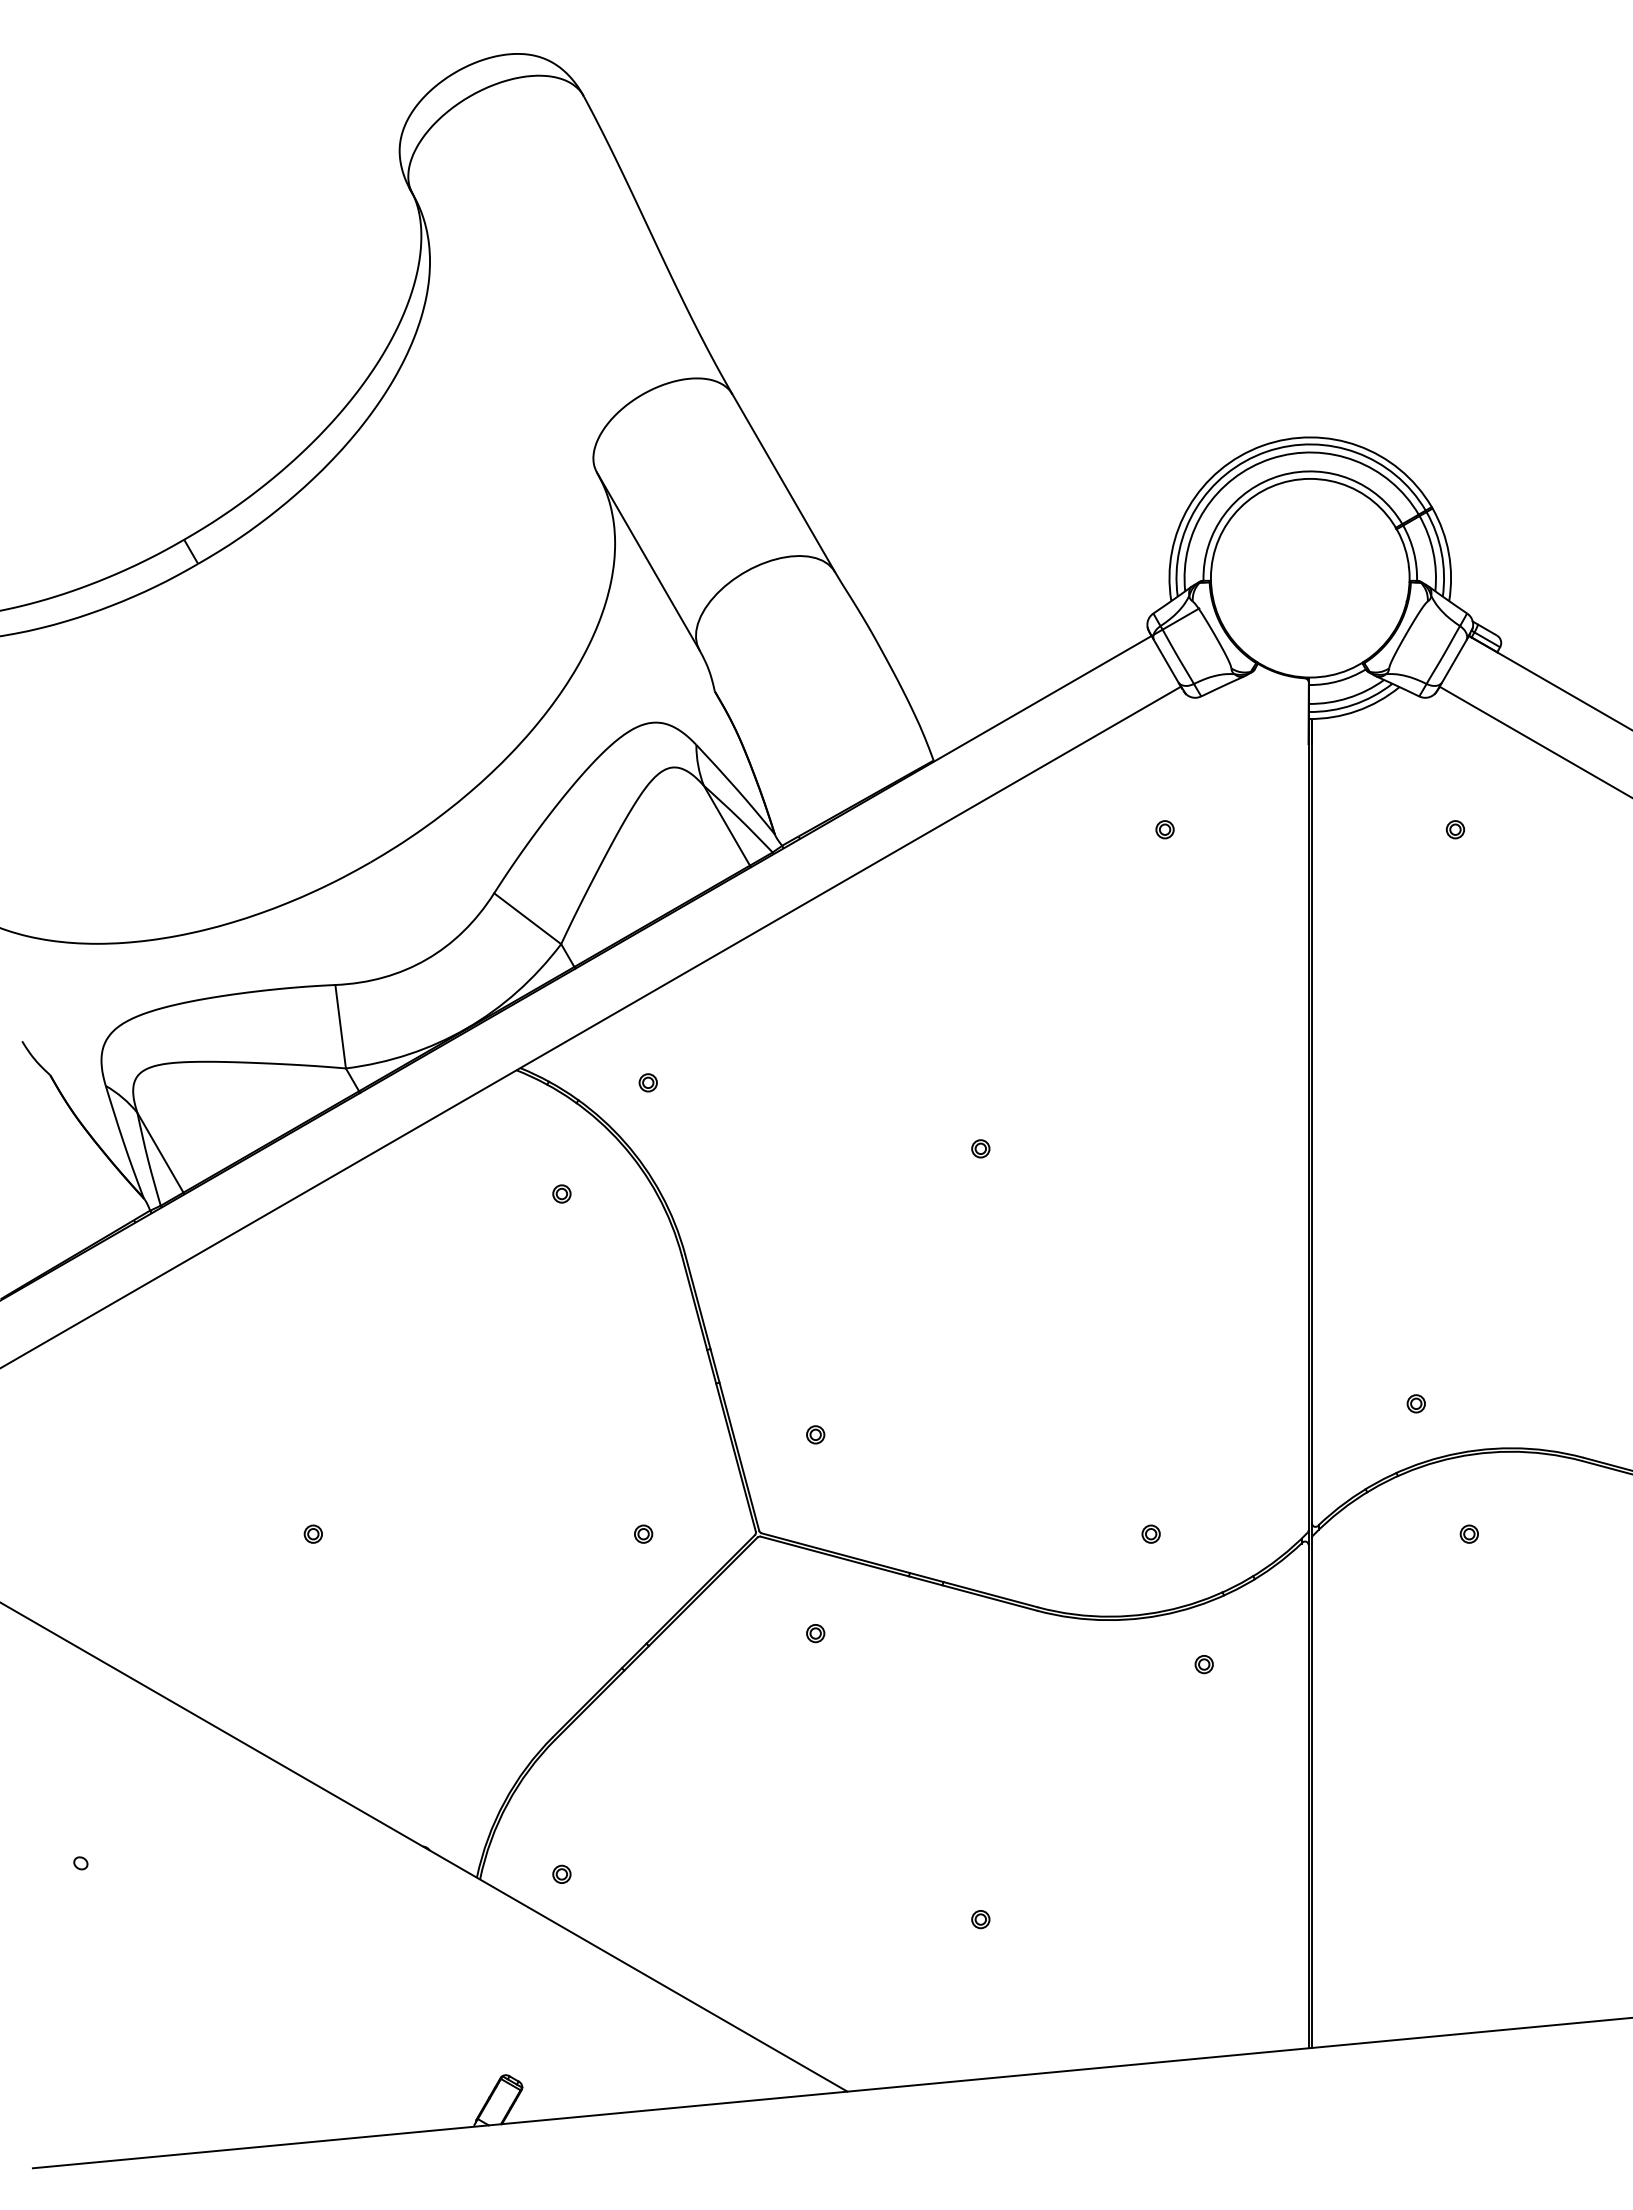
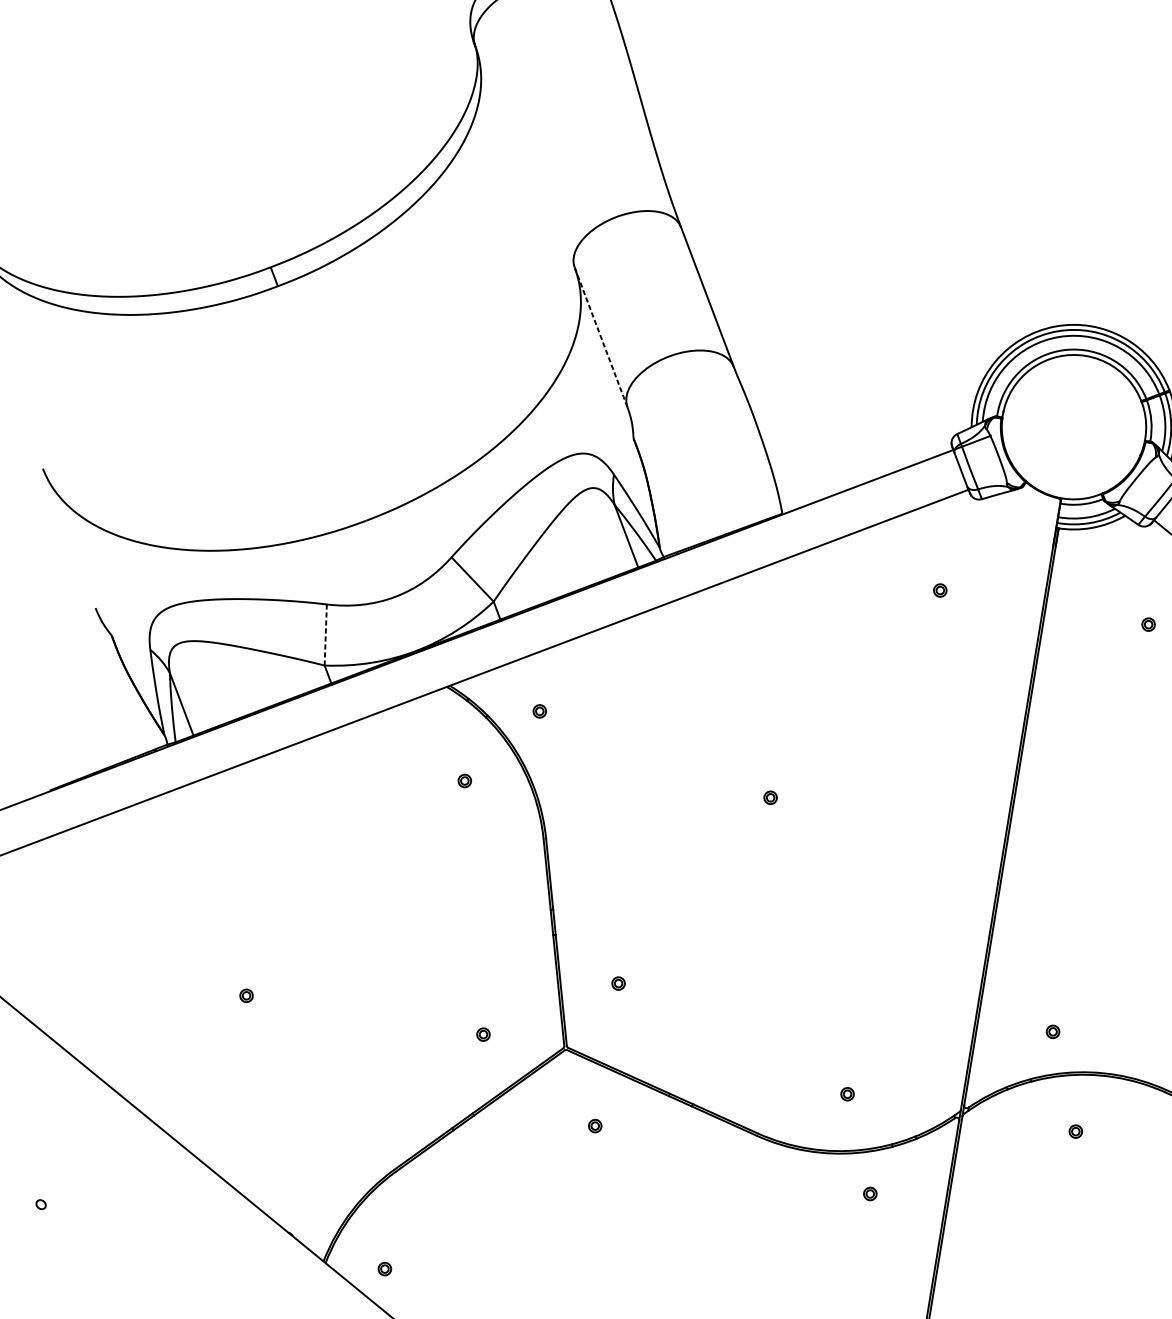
line: (648, 561) -> (601, 337), solid -> dashed
line: (340, 1027) -> (325, 635), solid -> dashed

